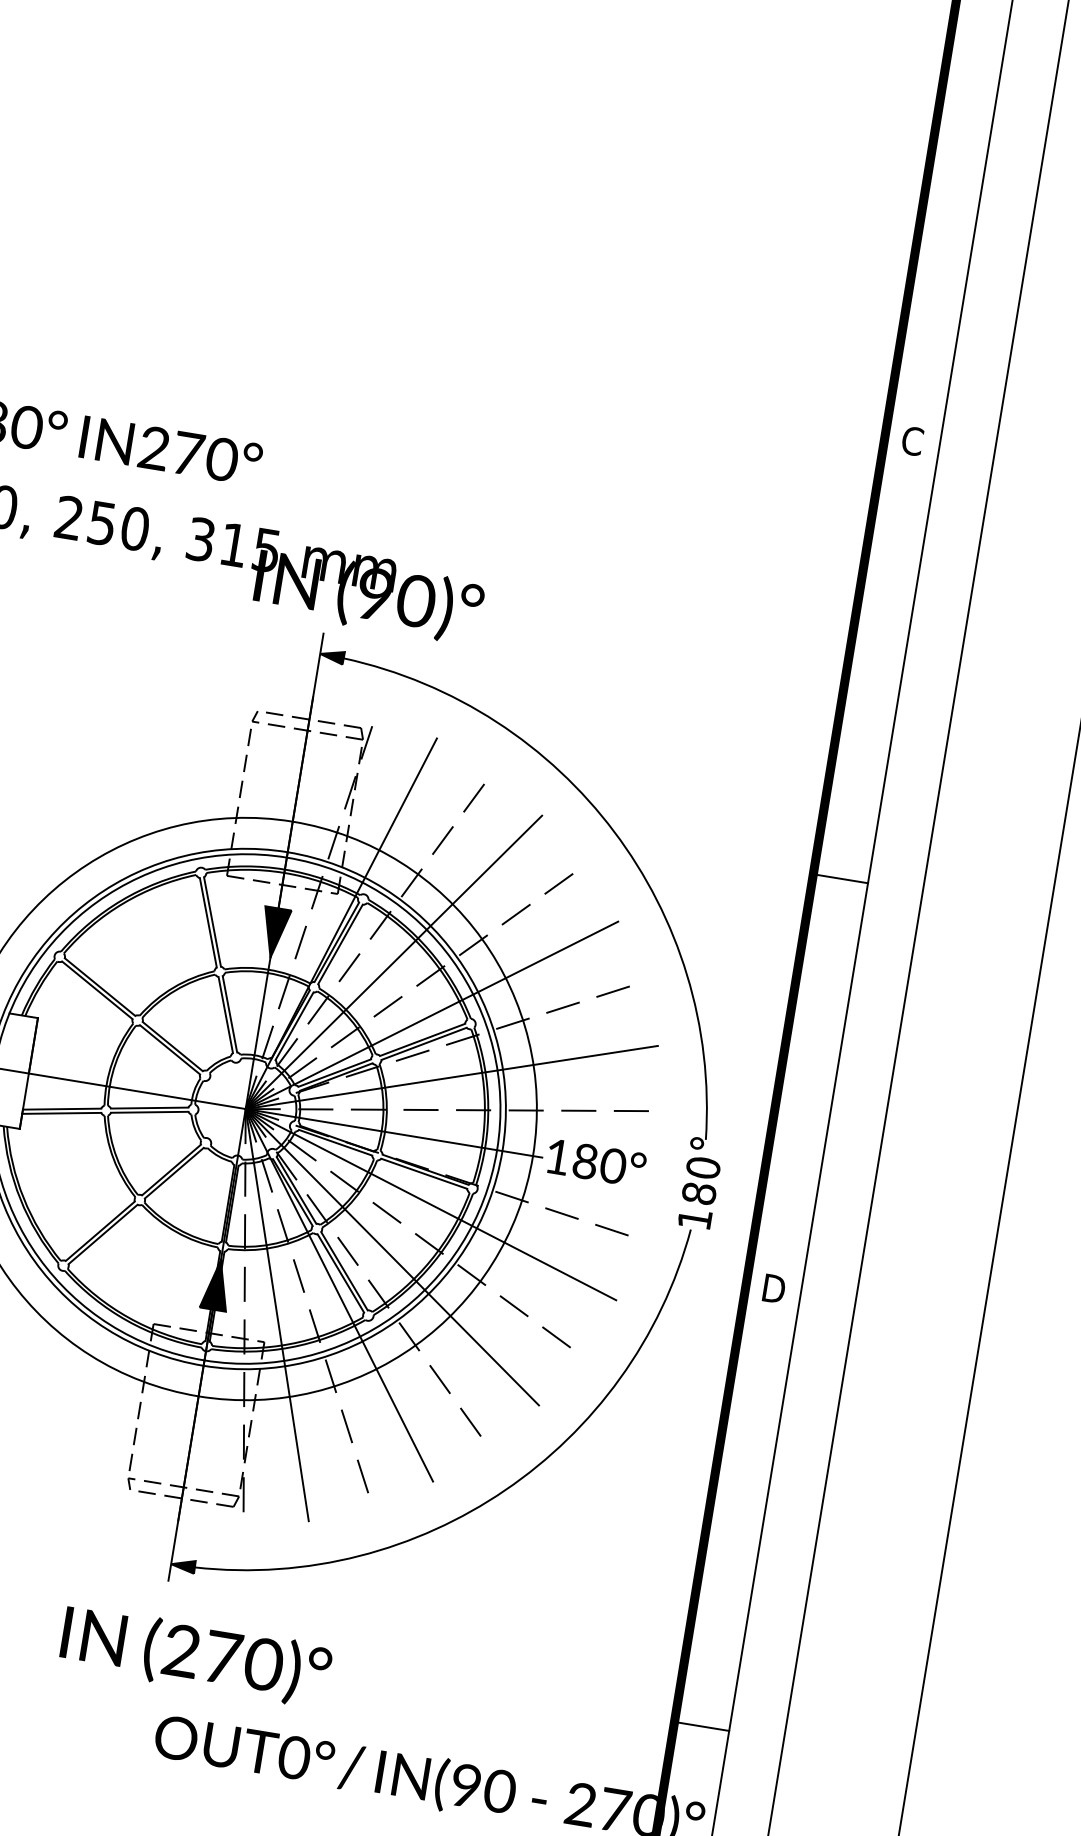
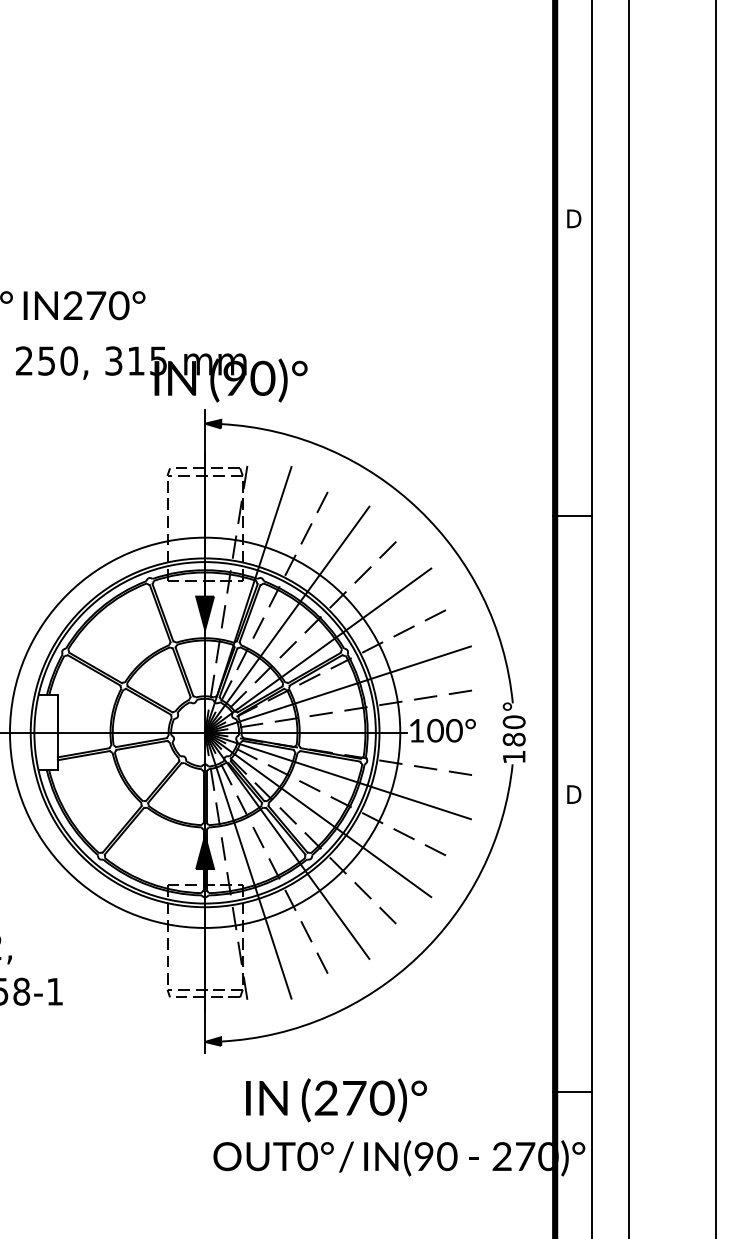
text: (913, 440) -> (574, 218), C -> D
text: (585, 1162) -> (435, 731), 180° -> 100°
text: (195, 1656) -> (336, 1100), moved

